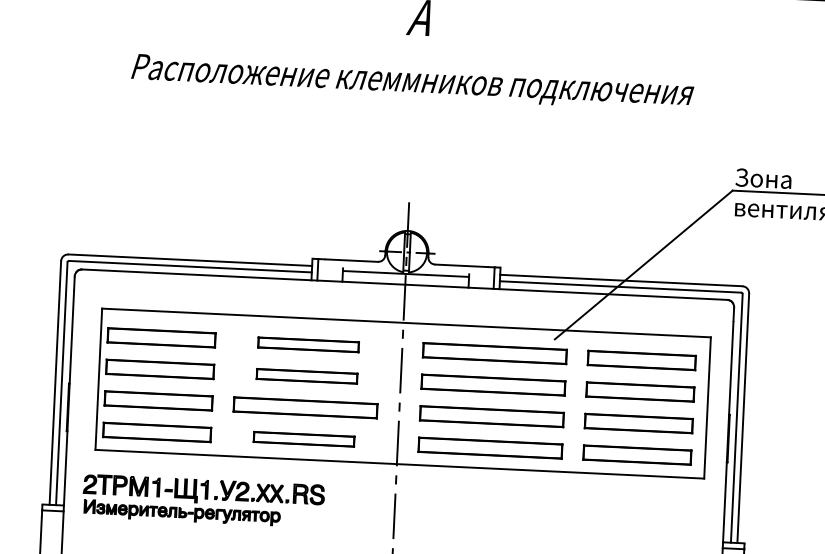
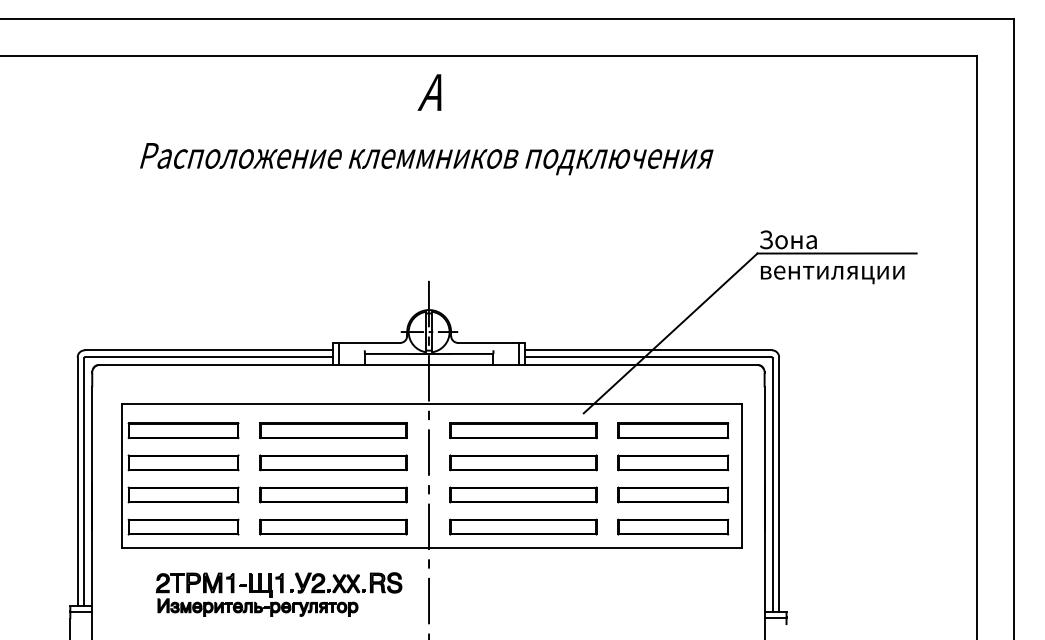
part: (308, 344) -> (333, 430), size x1.43
part: (307, 375) -> (333, 462), size x1.43
part: (304, 438) -> (333, 526), size x1.43
part: (202, 500) -> (278, 594), moved

